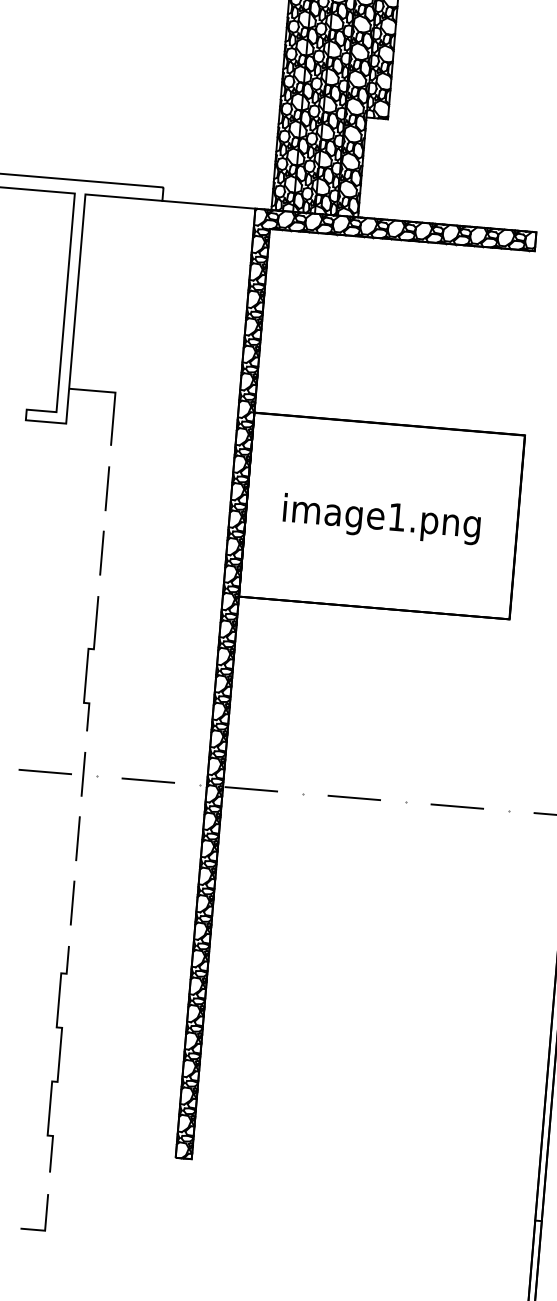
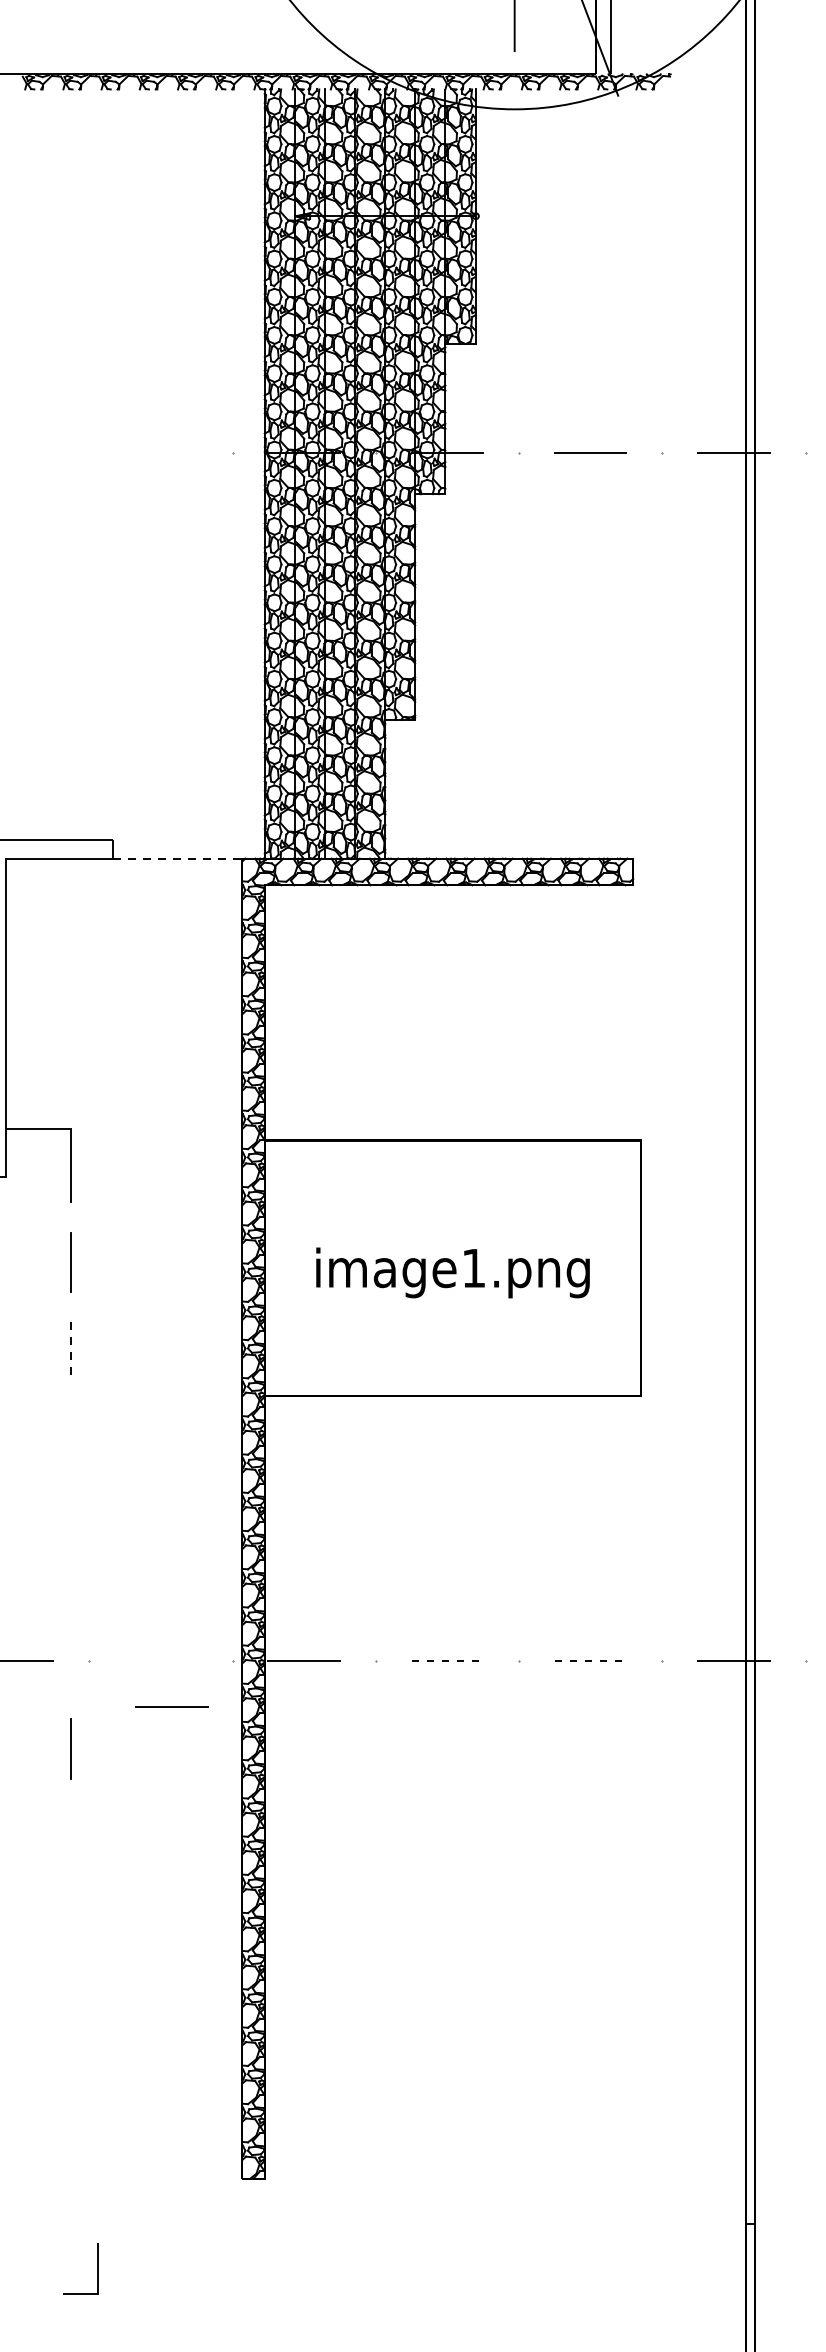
line: (208, 204) -> (177, 858), solid -> dashed
line: (101, 553) -> (70, 1352), solid -> dashed
curve: (87, 663) -> (63, 1505), removed
line: (83, 774) -> (70, 1659), removed
line: (148, 780) -> (171, 1706), moved
line: (354, 797) -> (447, 1660), solid -> dashed
line: (457, 806) -> (590, 1660), solid -> dashed
line: (72, 902) -> (70, 1838), removed
curve: (59, 1058) -> (70, 2055), removed
line: (46, 1212) -> (97, 2268), moved

